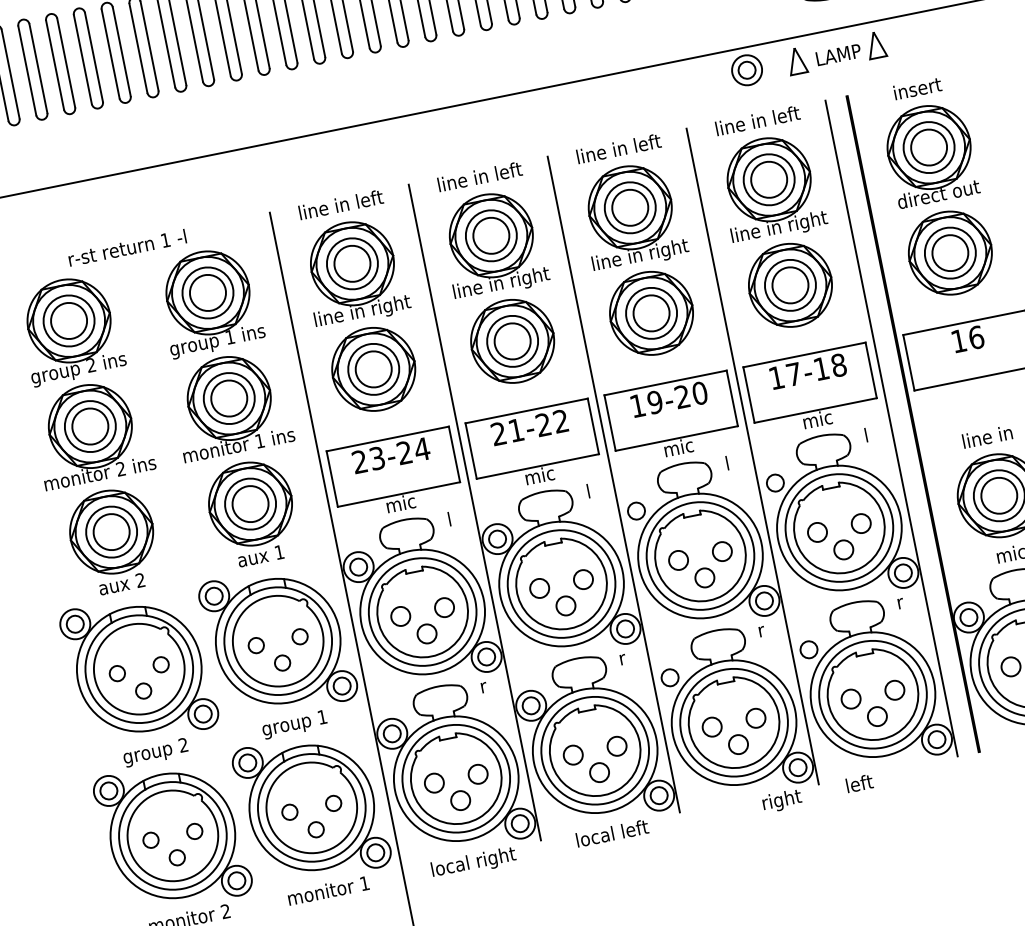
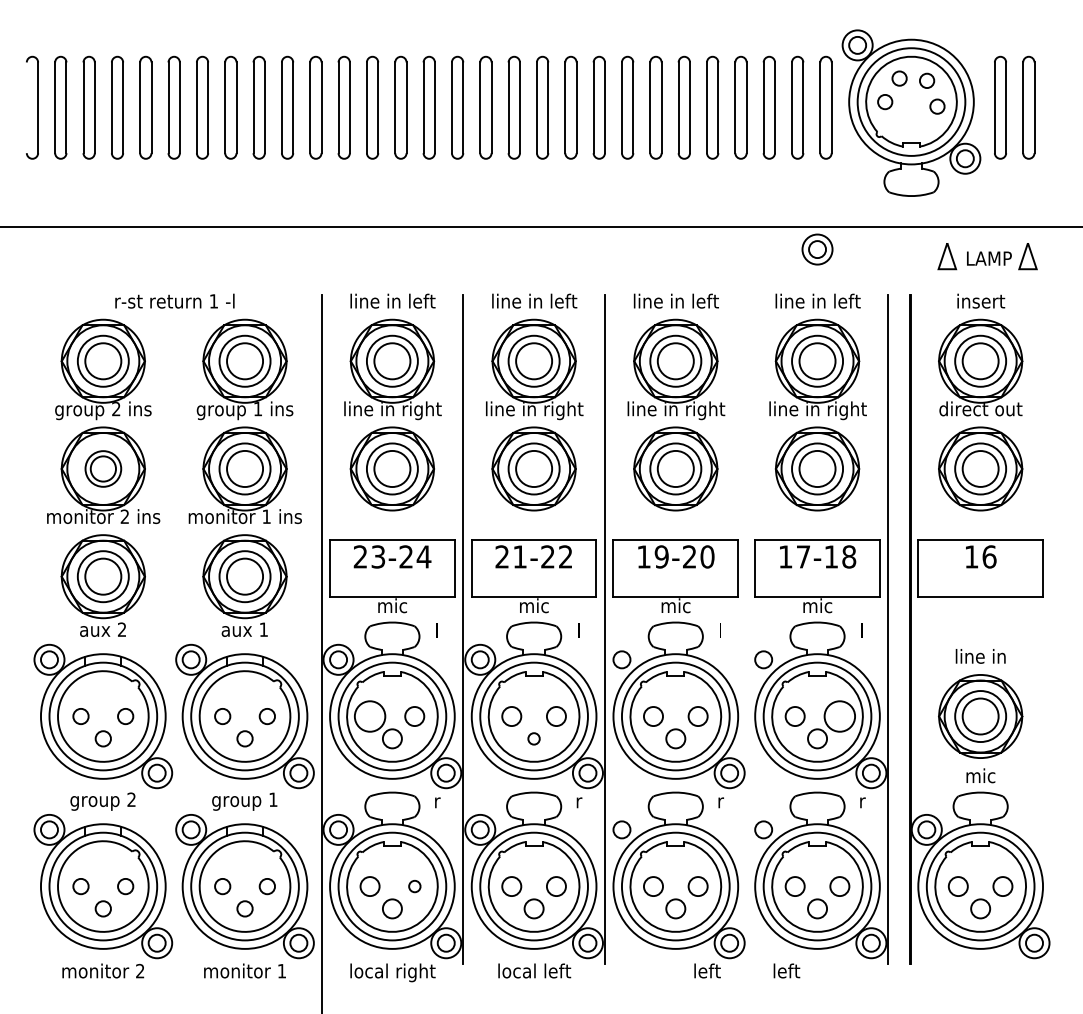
part: (836, 53) -> (987, 256), moved
part: (90, 426) -> (103, 468), size x0.7
line: (752, 455) -> (746, 628), removed
circle: (860, 523) -> (839, 716), size x1.6
circle: (565, 605) -> (533, 738), size x0.6
circle: (400, 616) -> (369, 716), size x1.6
circle: (477, 774) -> (414, 886), size x0.6
text: (782, 800) -> (707, 972), right -> left

